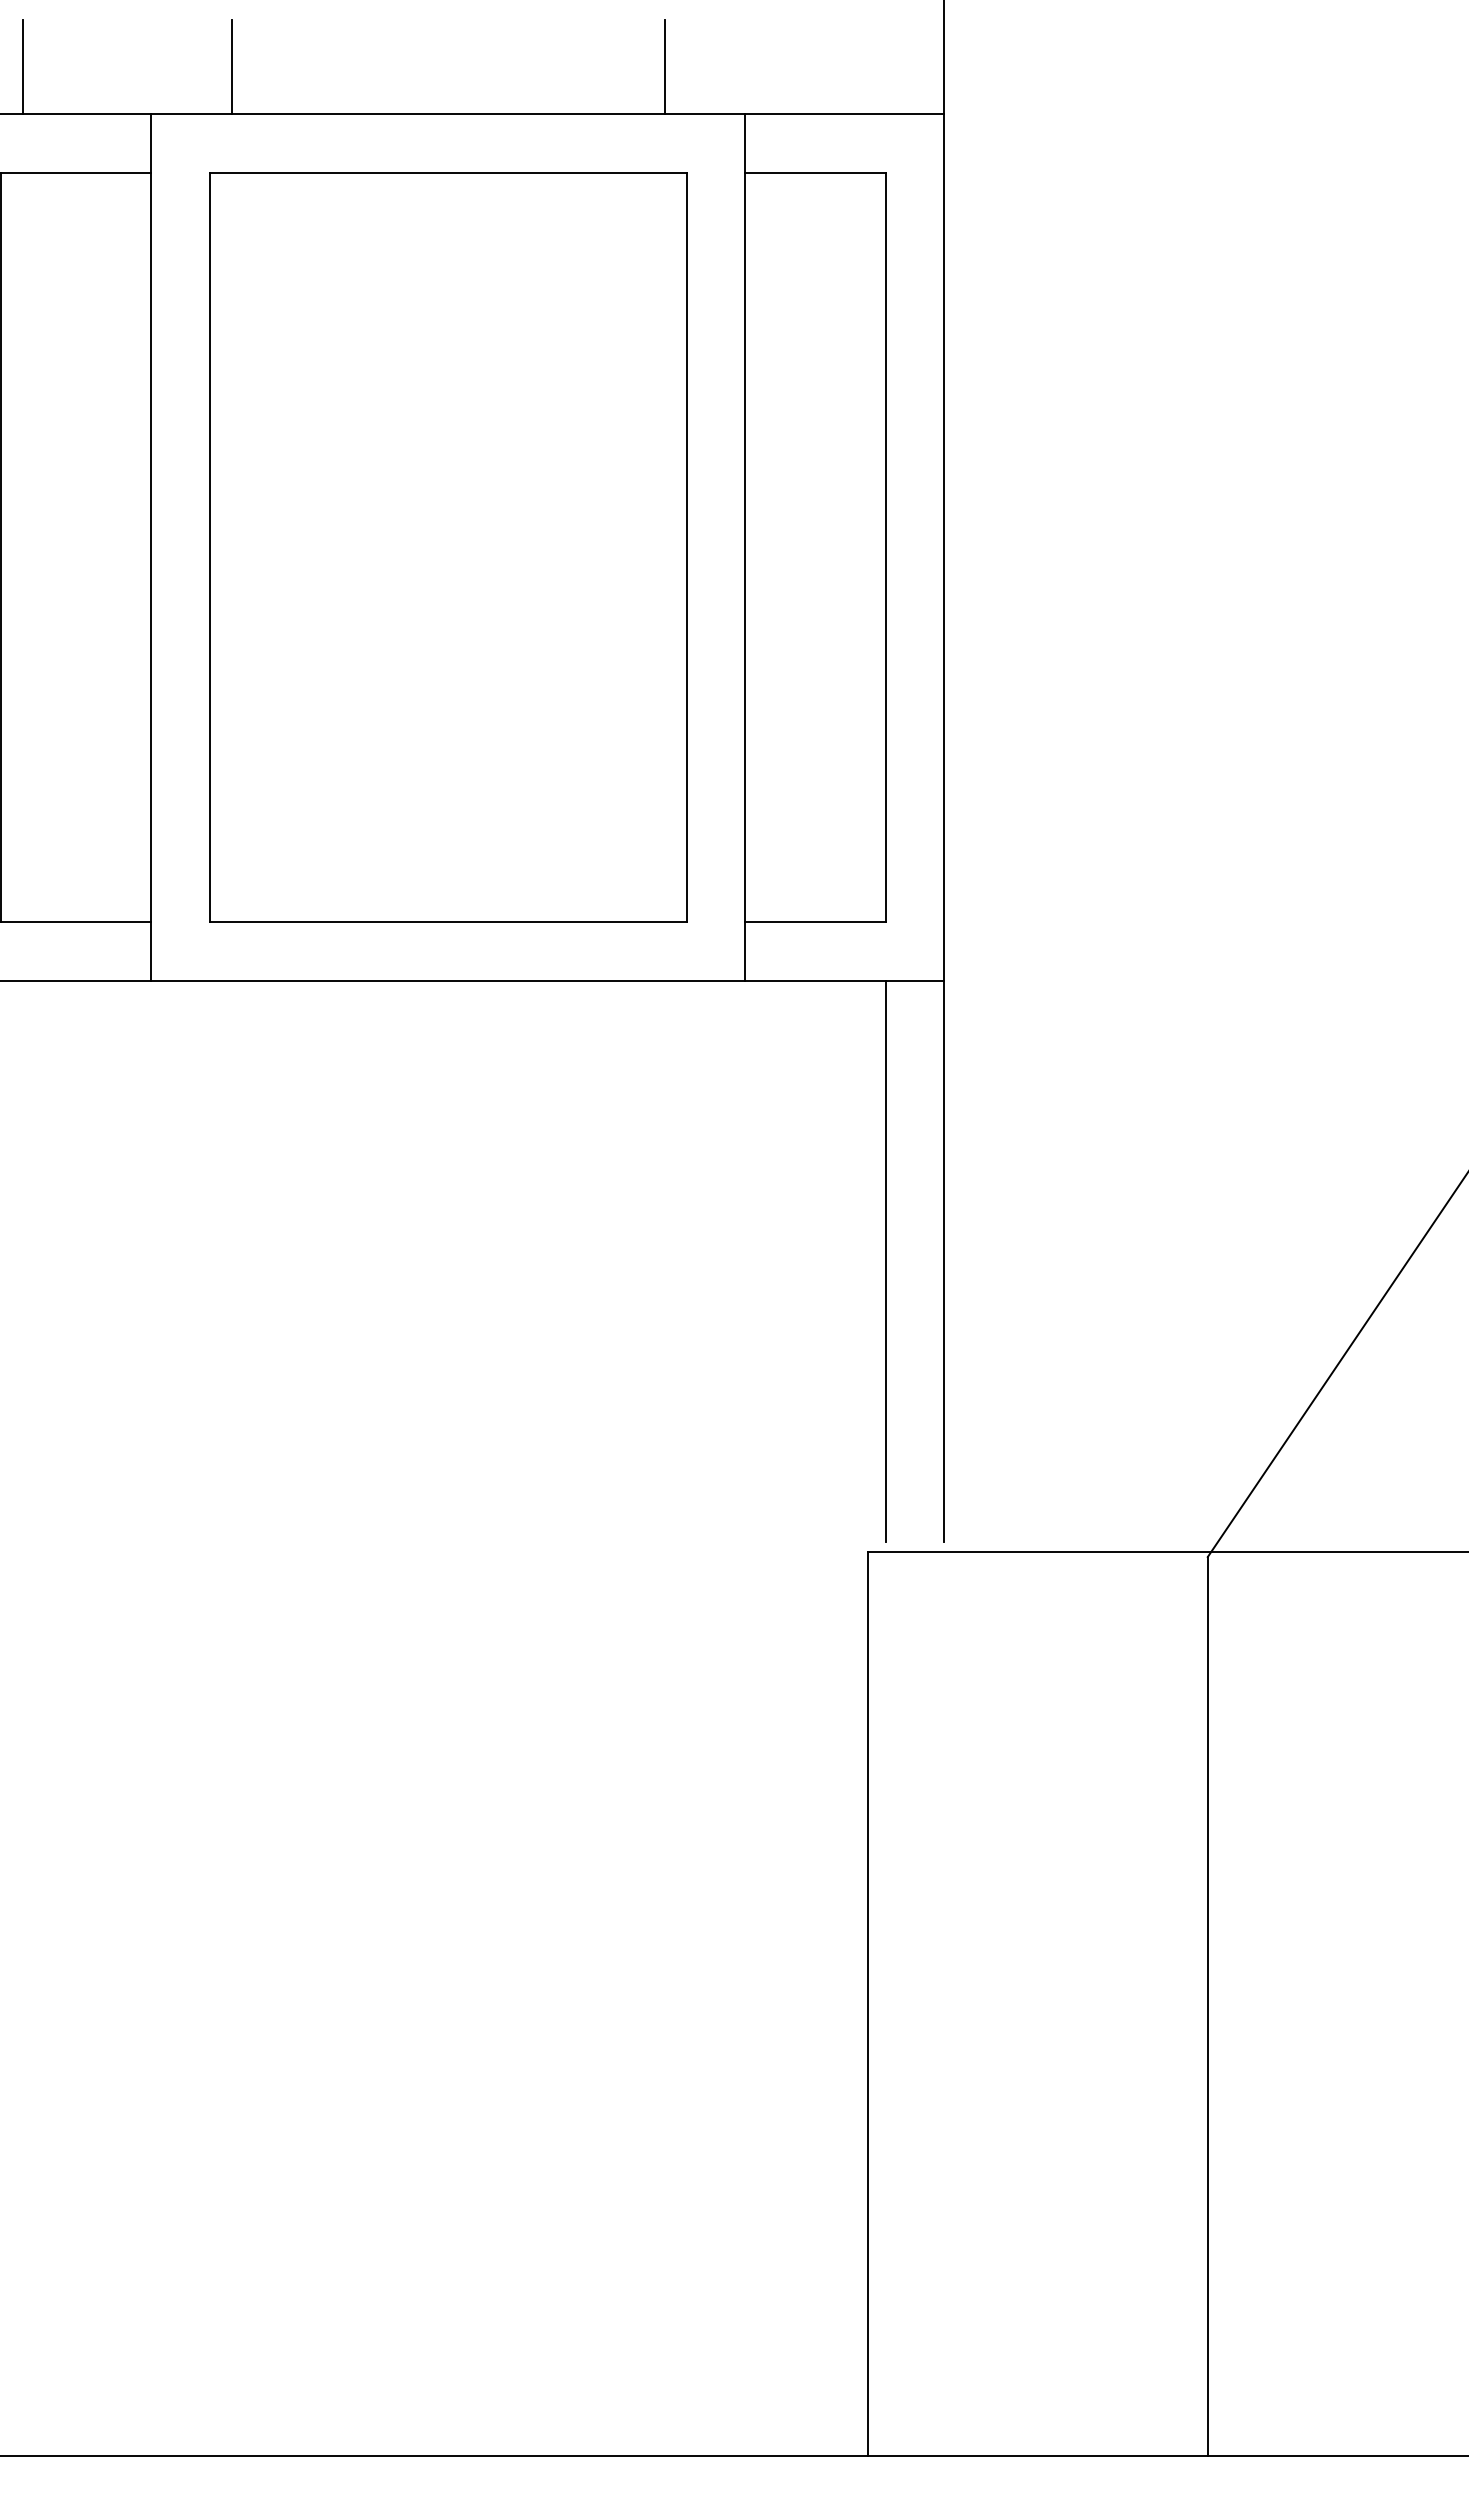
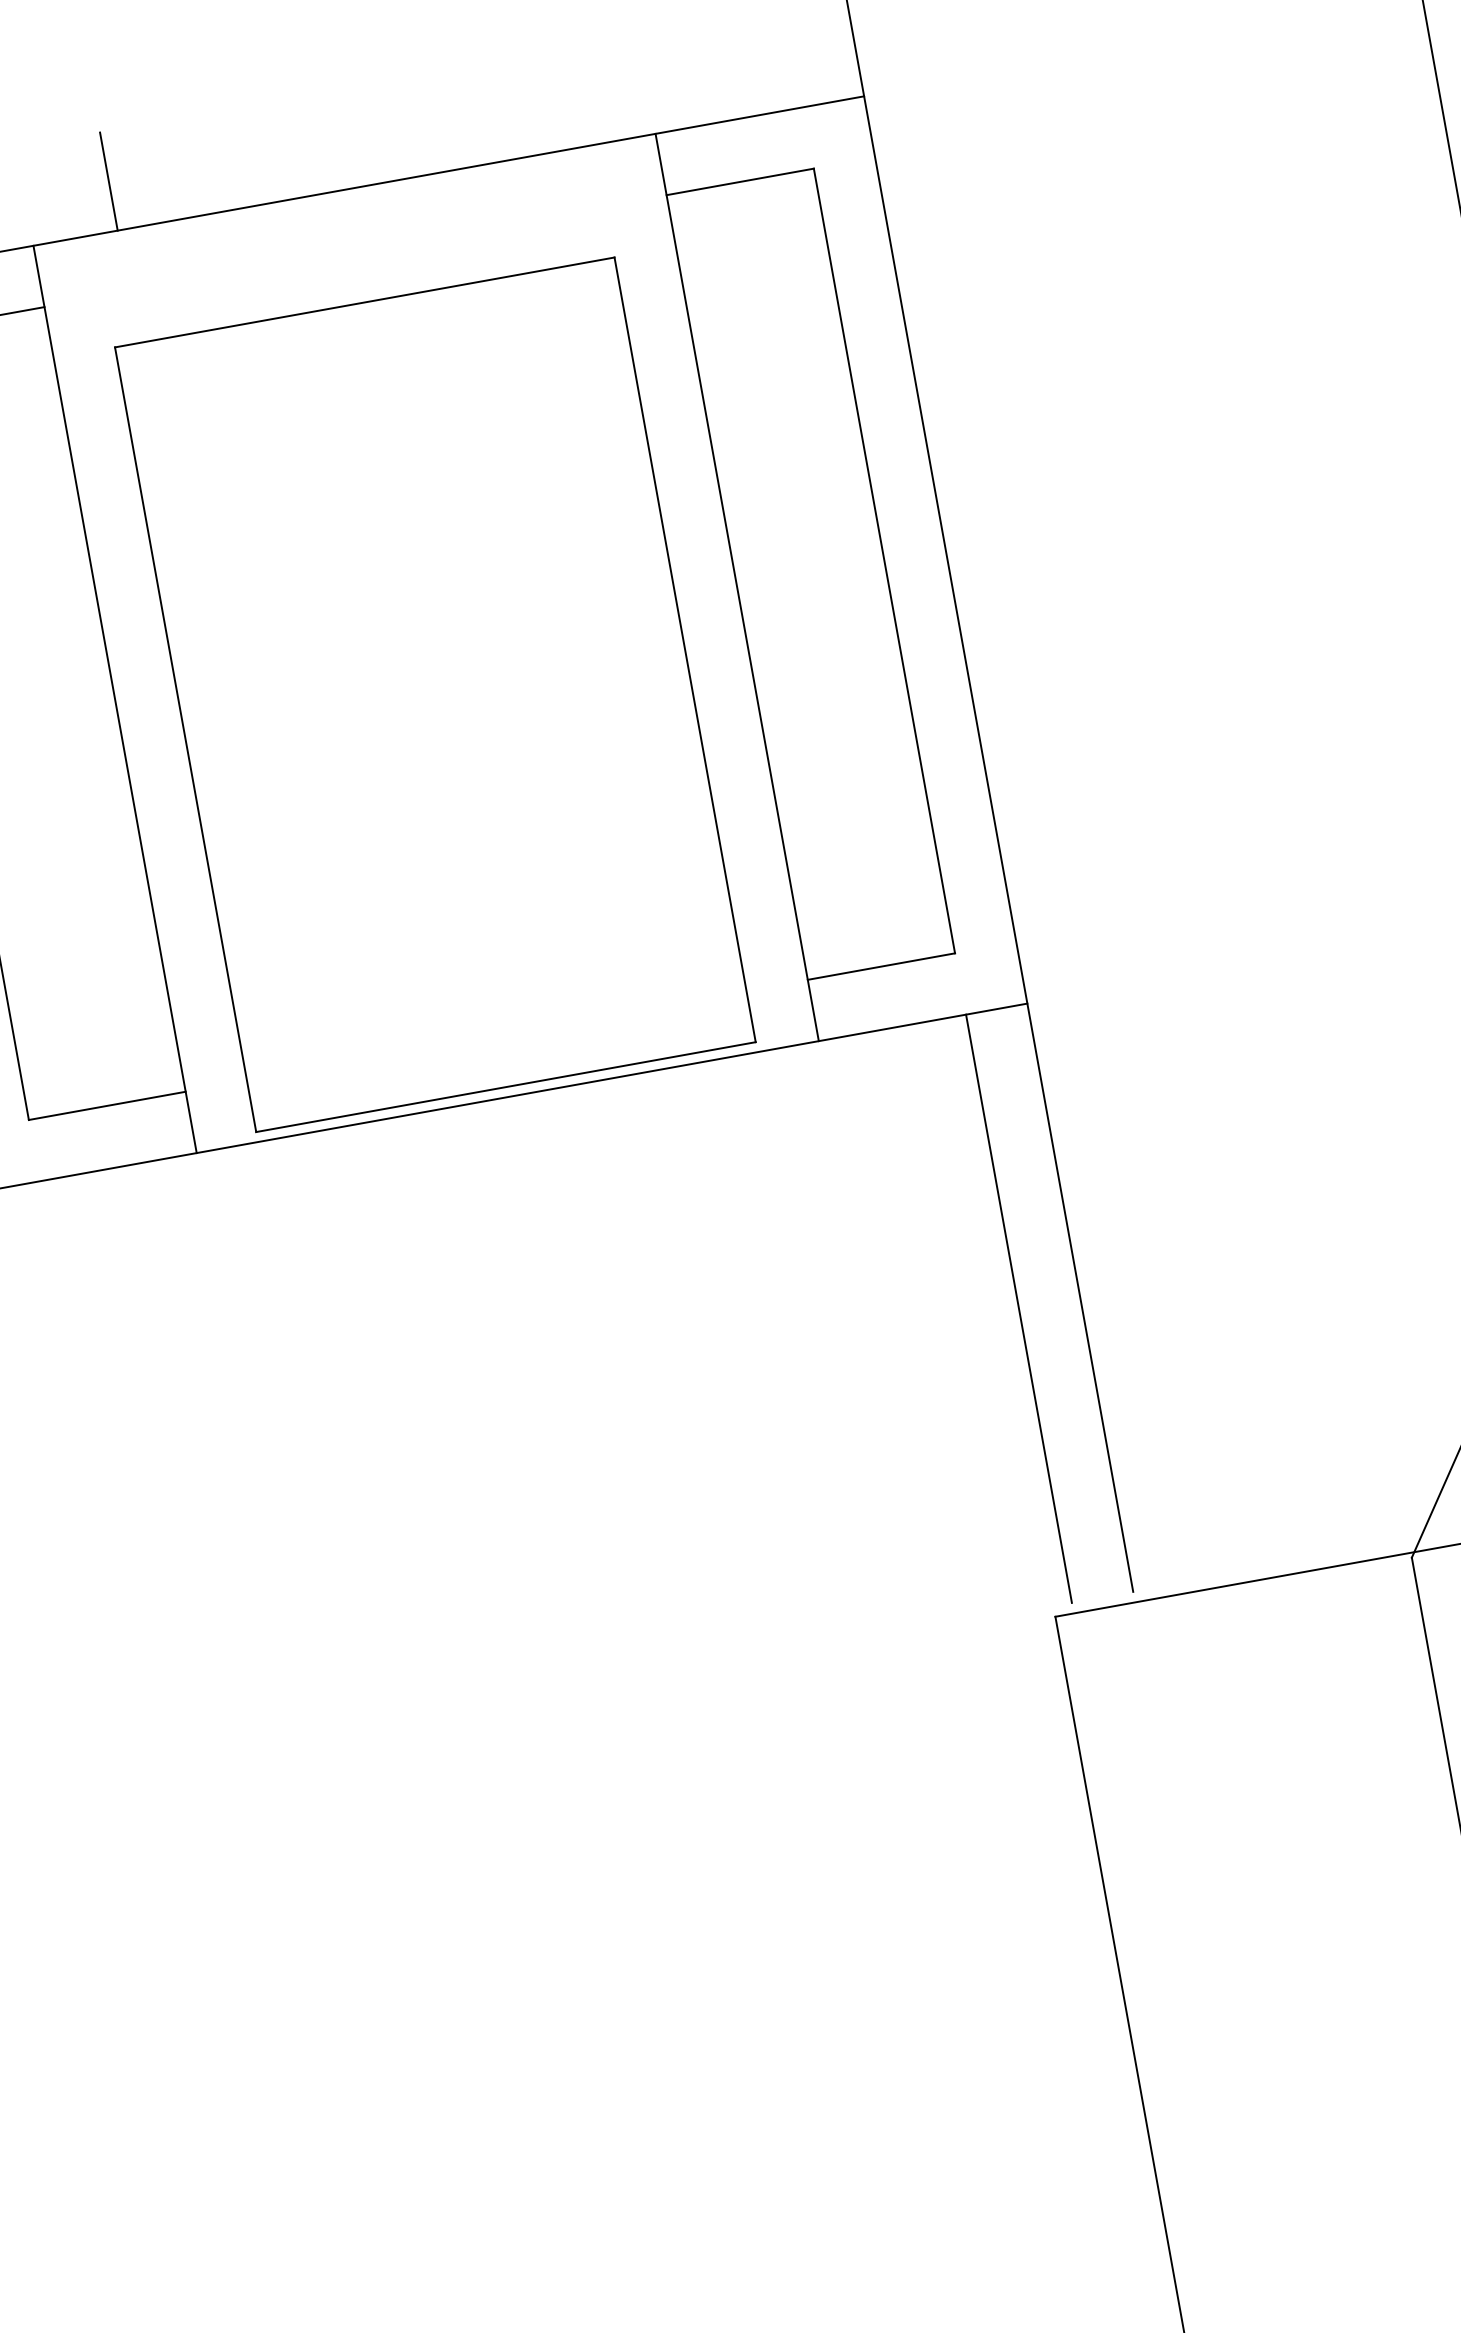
line: (664, 67) -> (562, 100), removed
part: (448, 547) -> (435, 694), moved

